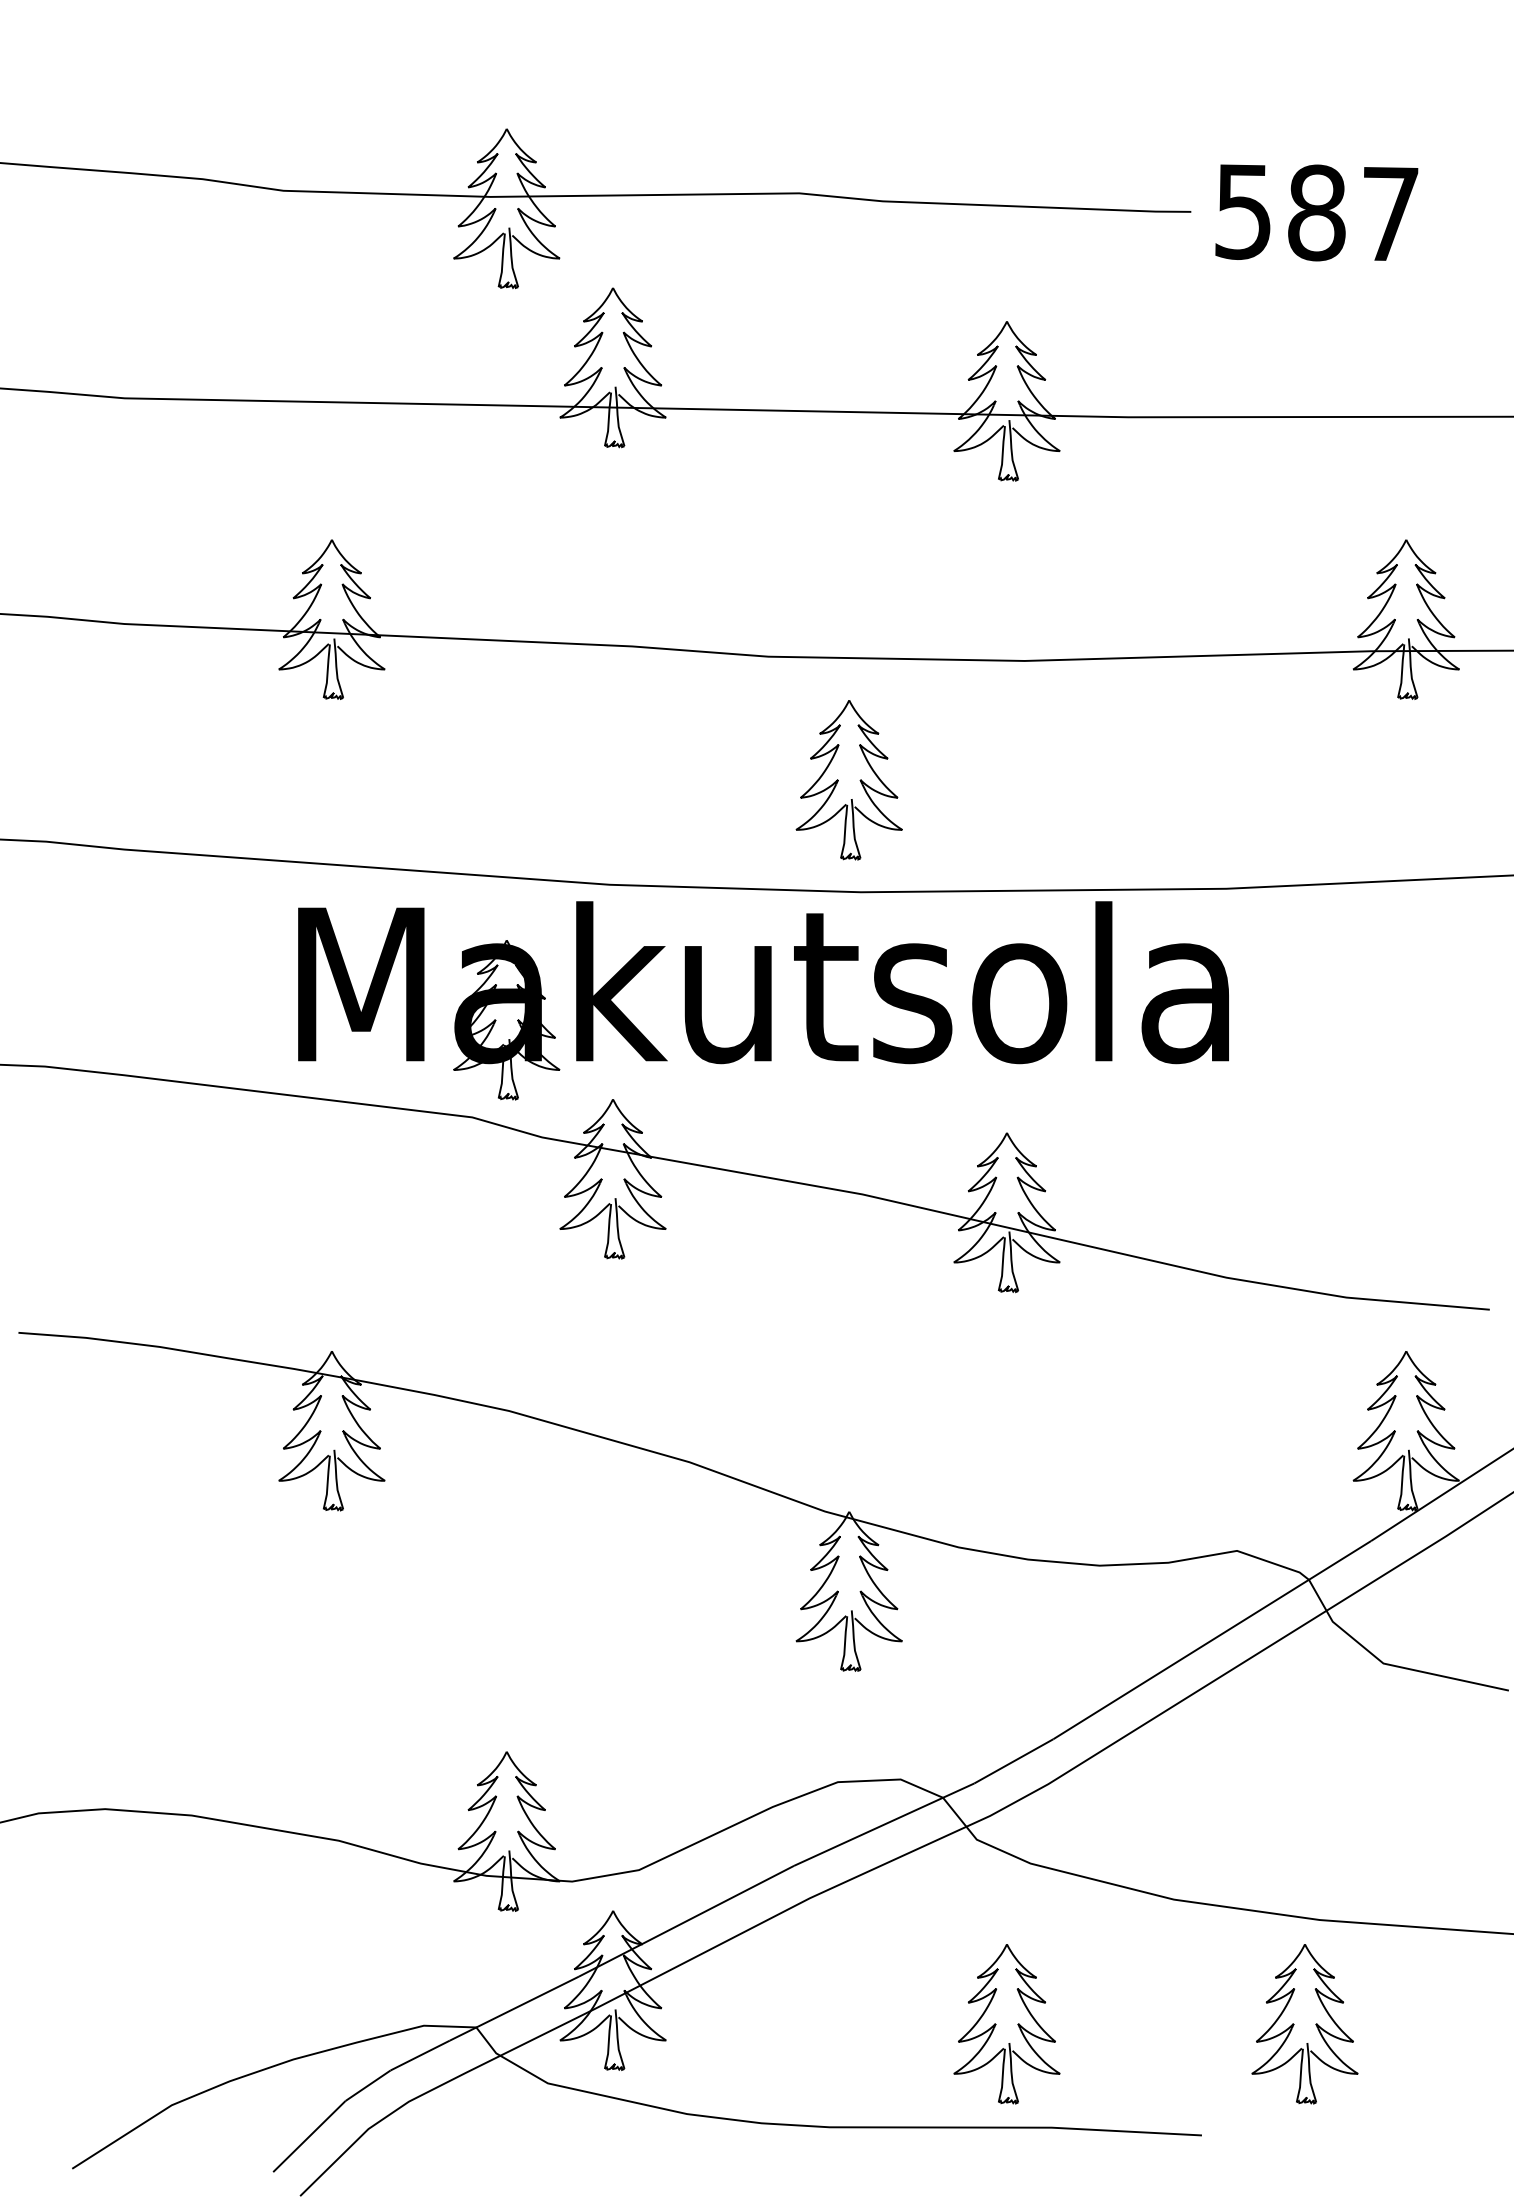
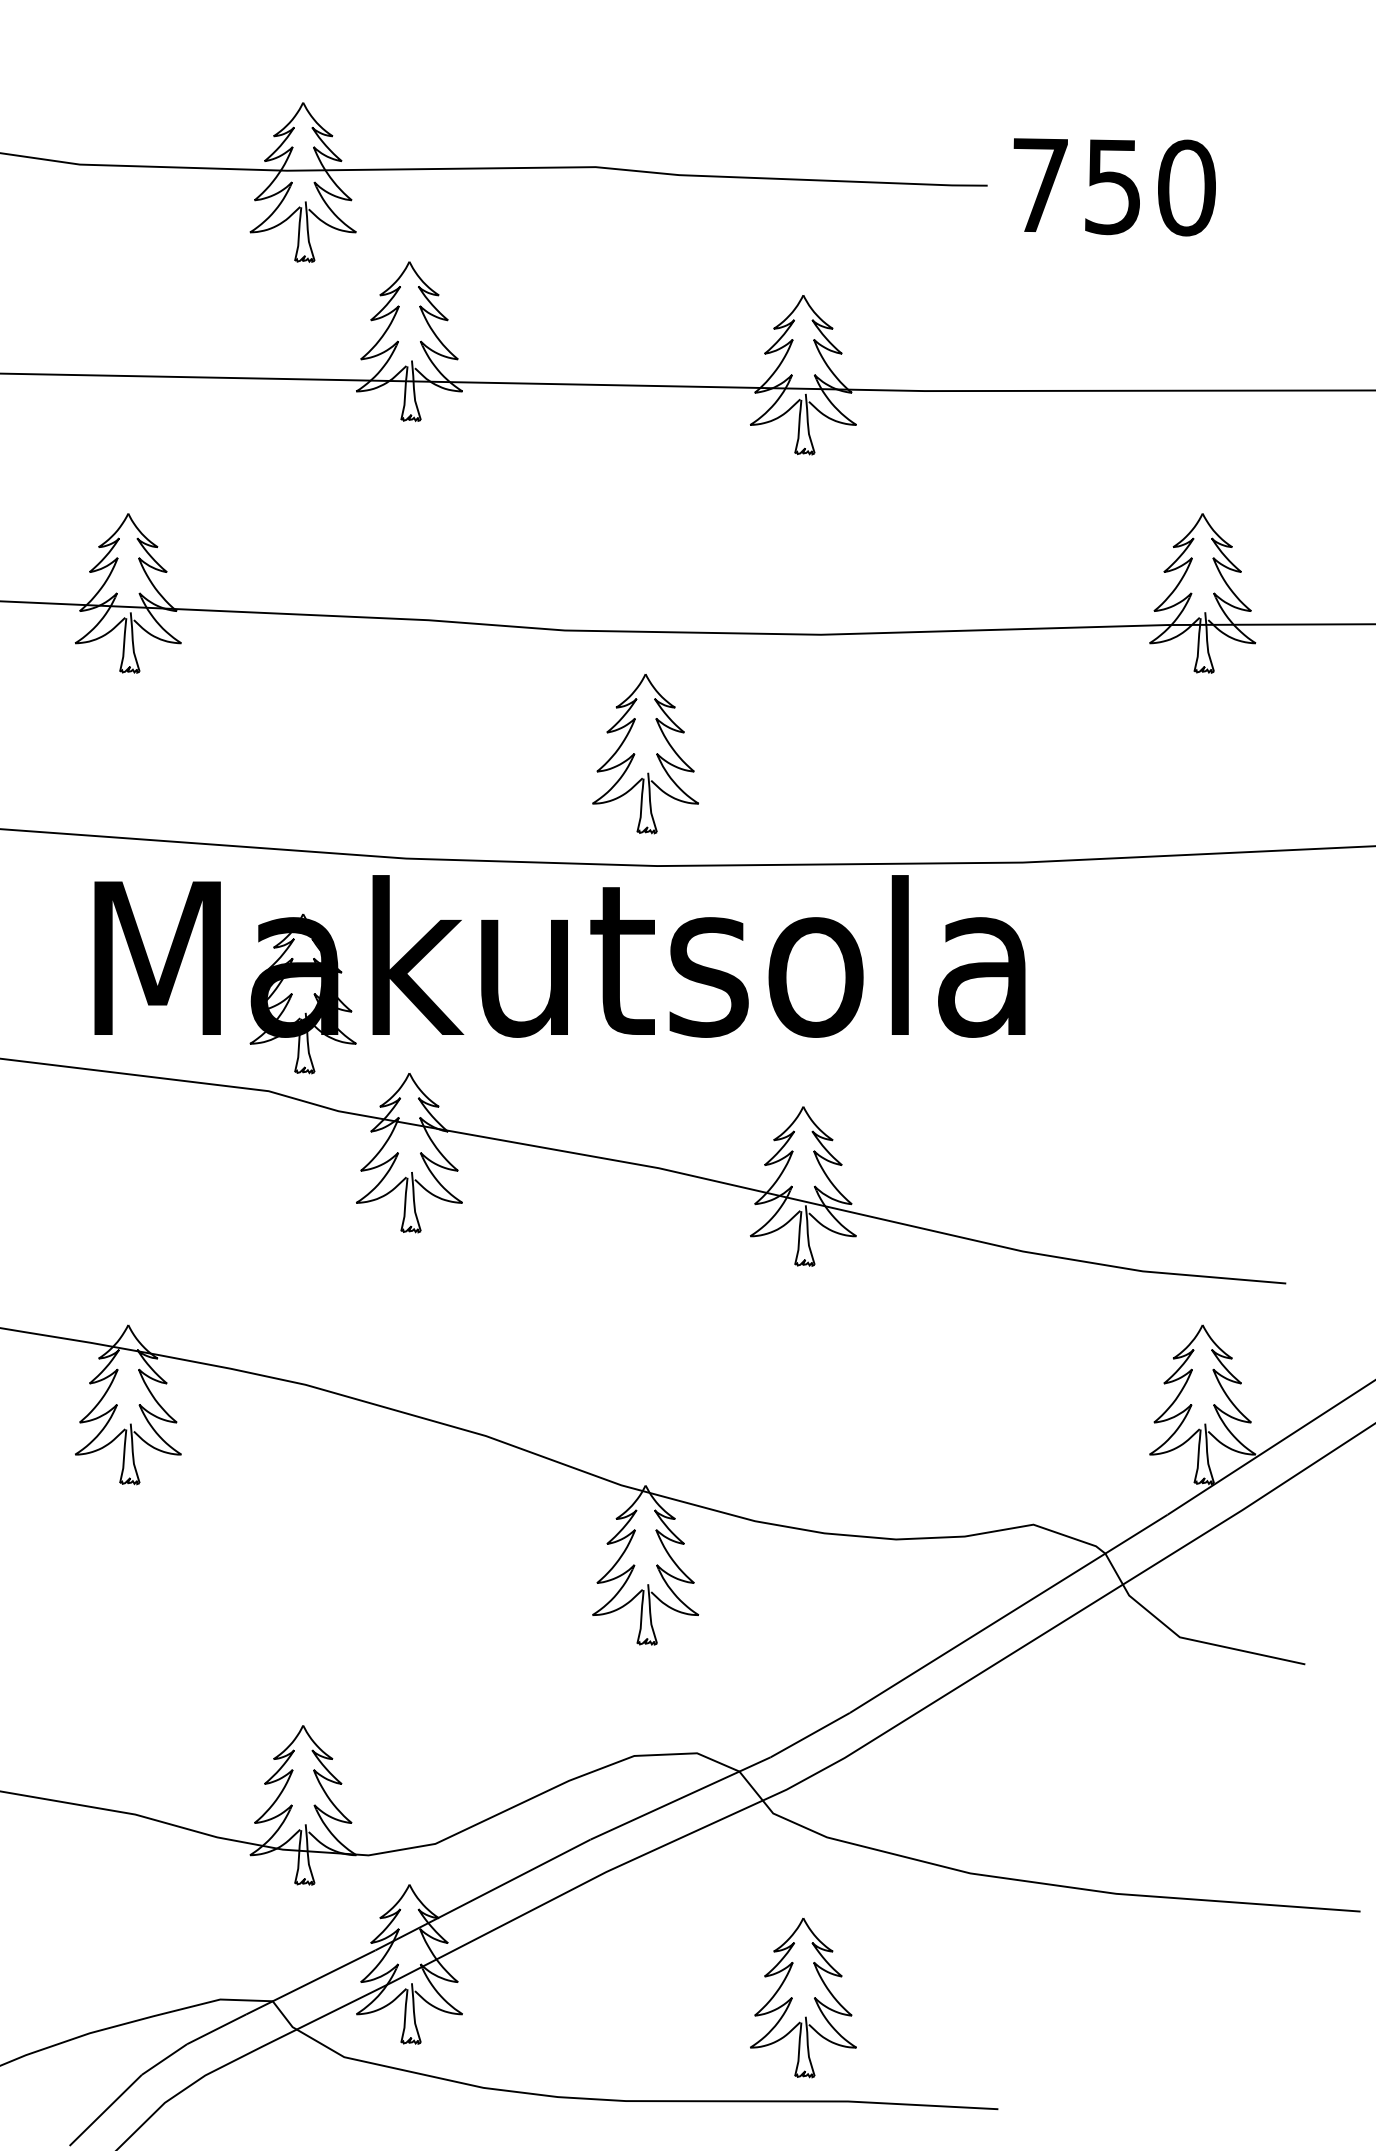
text: (1317, 213) -> (1113, 187), 587 -> 750
part: (1304, 2024) -> (1100, 1998), removed

